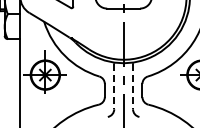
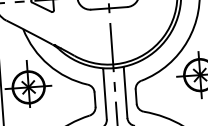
line: (114, 86) -> (105, 94), dashed -> solid
line: (133, 86) -> (126, 92), dashed -> solid

